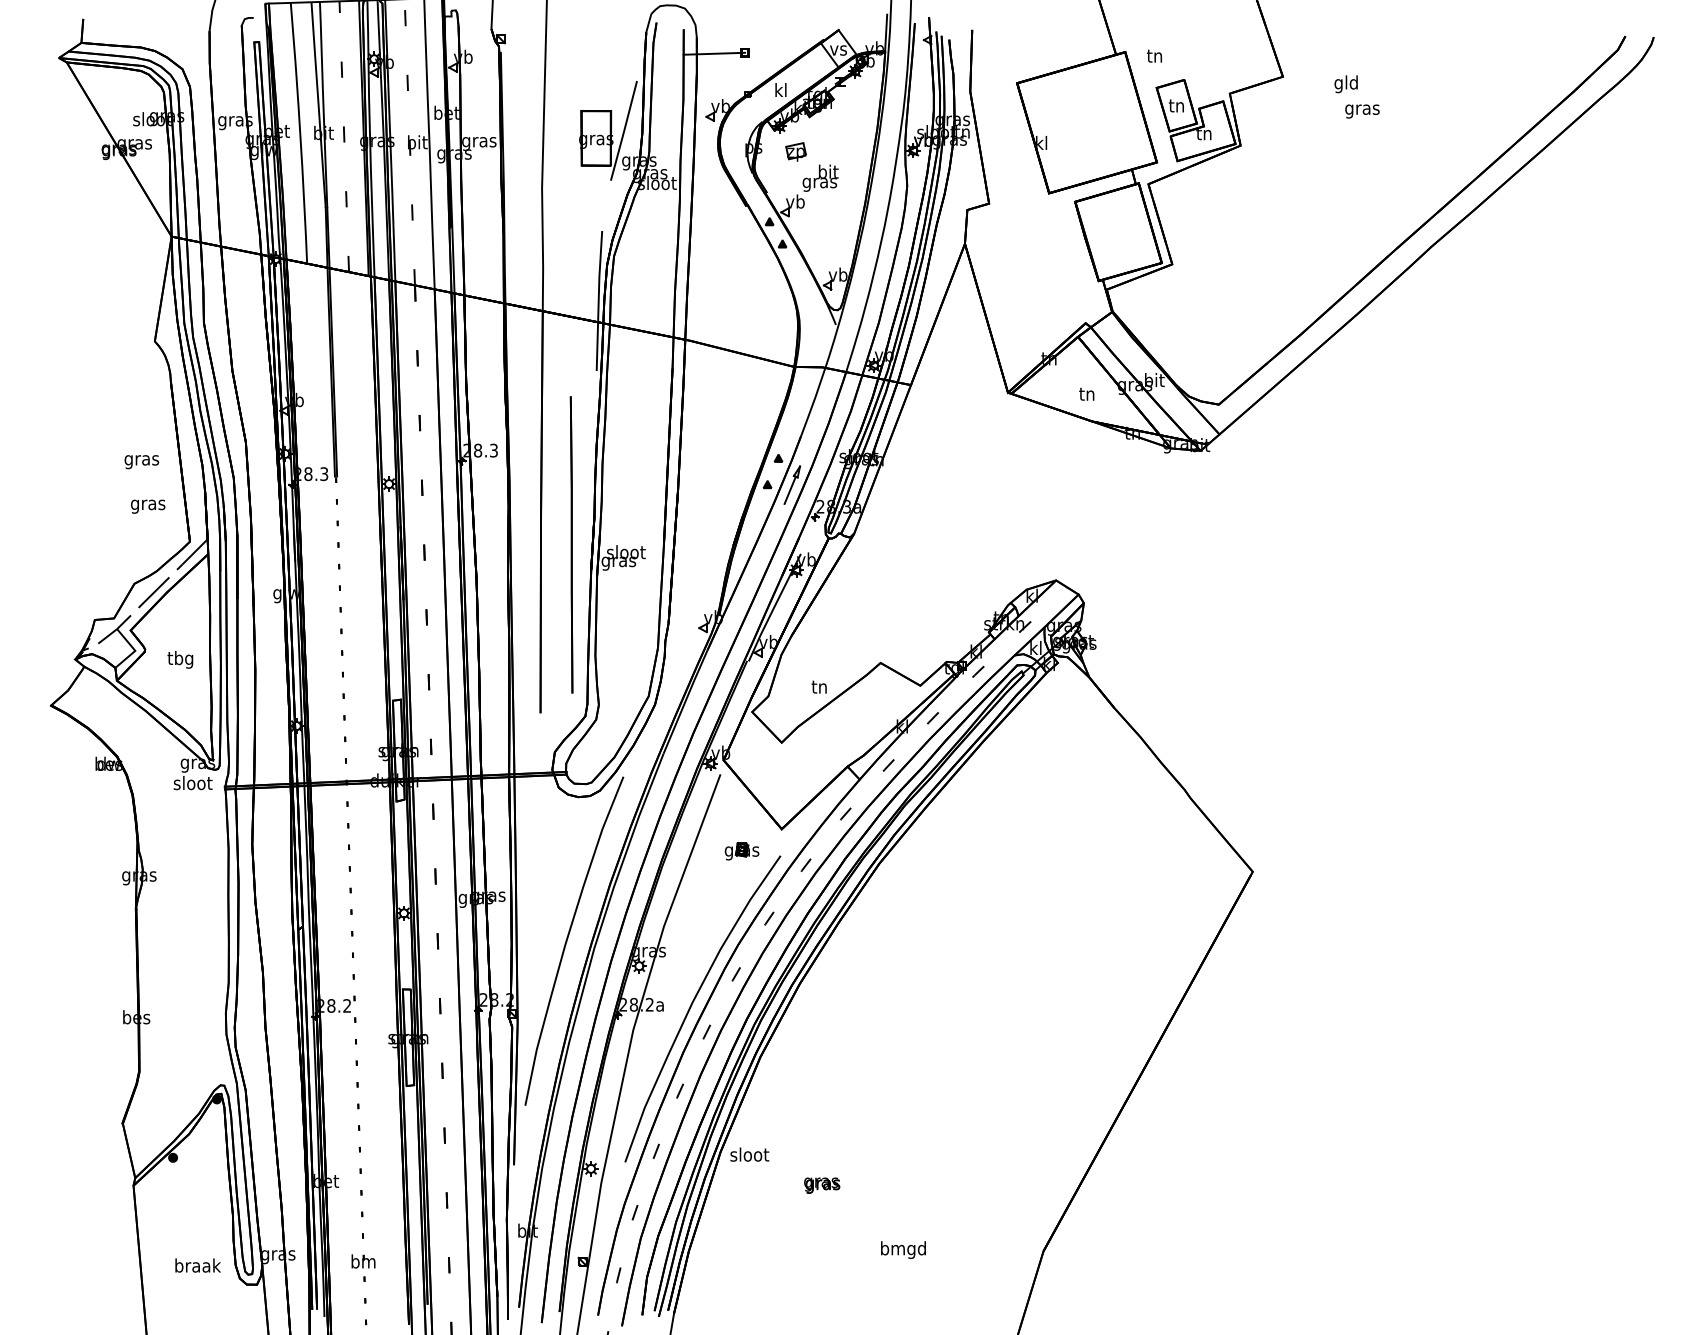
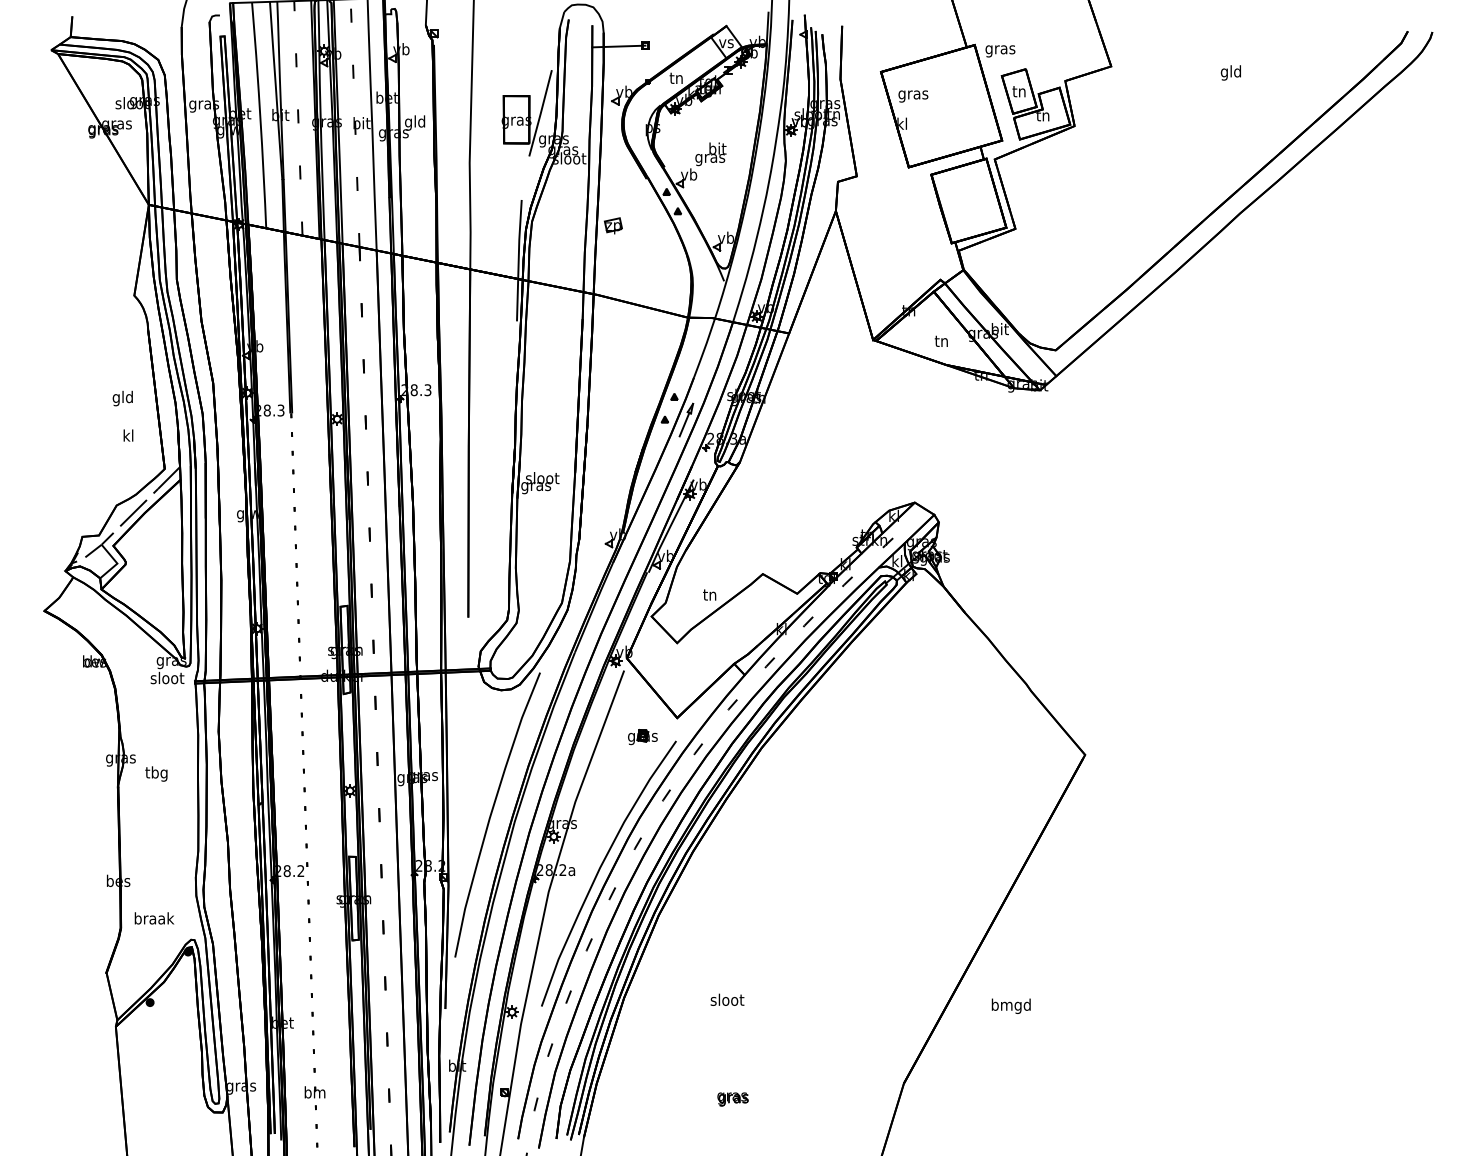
text: (1154, 57) -> (1000, 49), tn -> gras
text: (1345, 84) -> (1230, 73), moved
text: (780, 89) -> (676, 77), kl -> tn
text: (1362, 111) -> (913, 96), moved
text: (479, 142) -> (415, 123), gras -> gld
part: (795, 151) -> (612, 225), moved
text: (141, 460) -> (122, 398), gras -> gld
text: (148, 504) -> (128, 436), gras -> kl
line: (571, 544) -> (495, 471), removed
text: (180, 659) -> (156, 773), moved
text: (749, 1154) -> (727, 999), moved
text: (822, 1185) -> (733, 1099), moved
text: (903, 1249) -> (1011, 1005), moved
text: (197, 1265) -> (153, 918), moved

